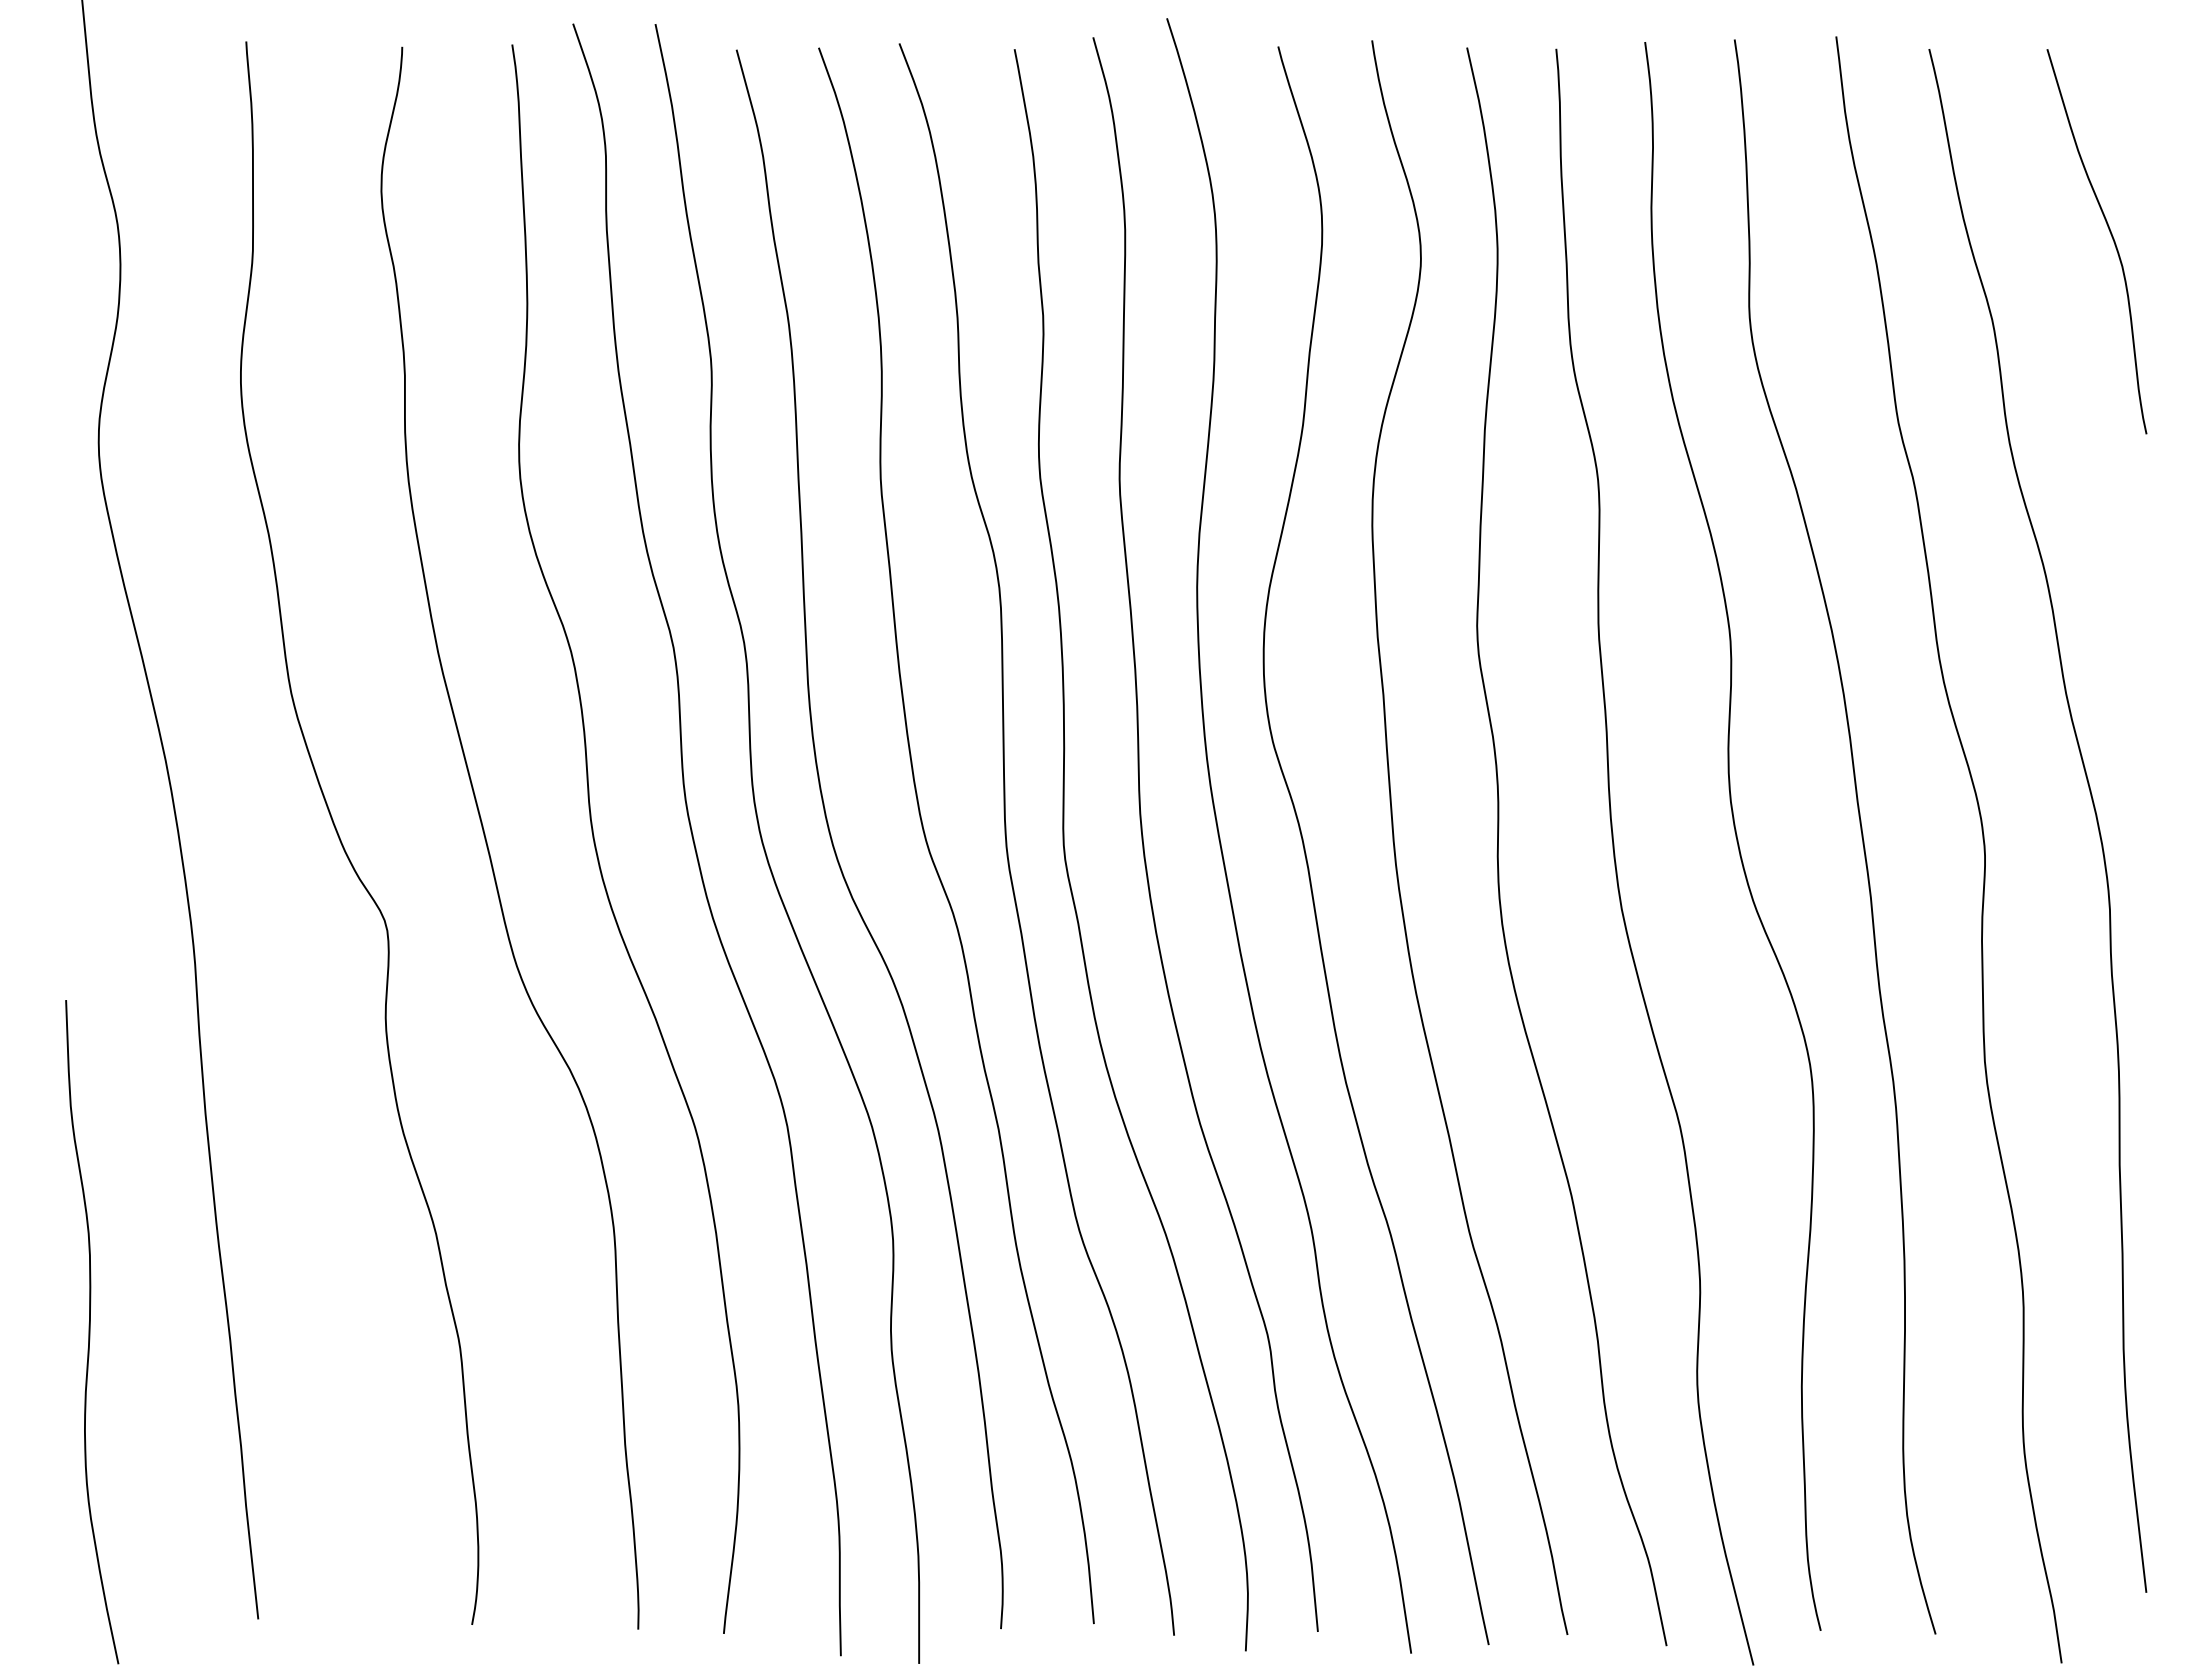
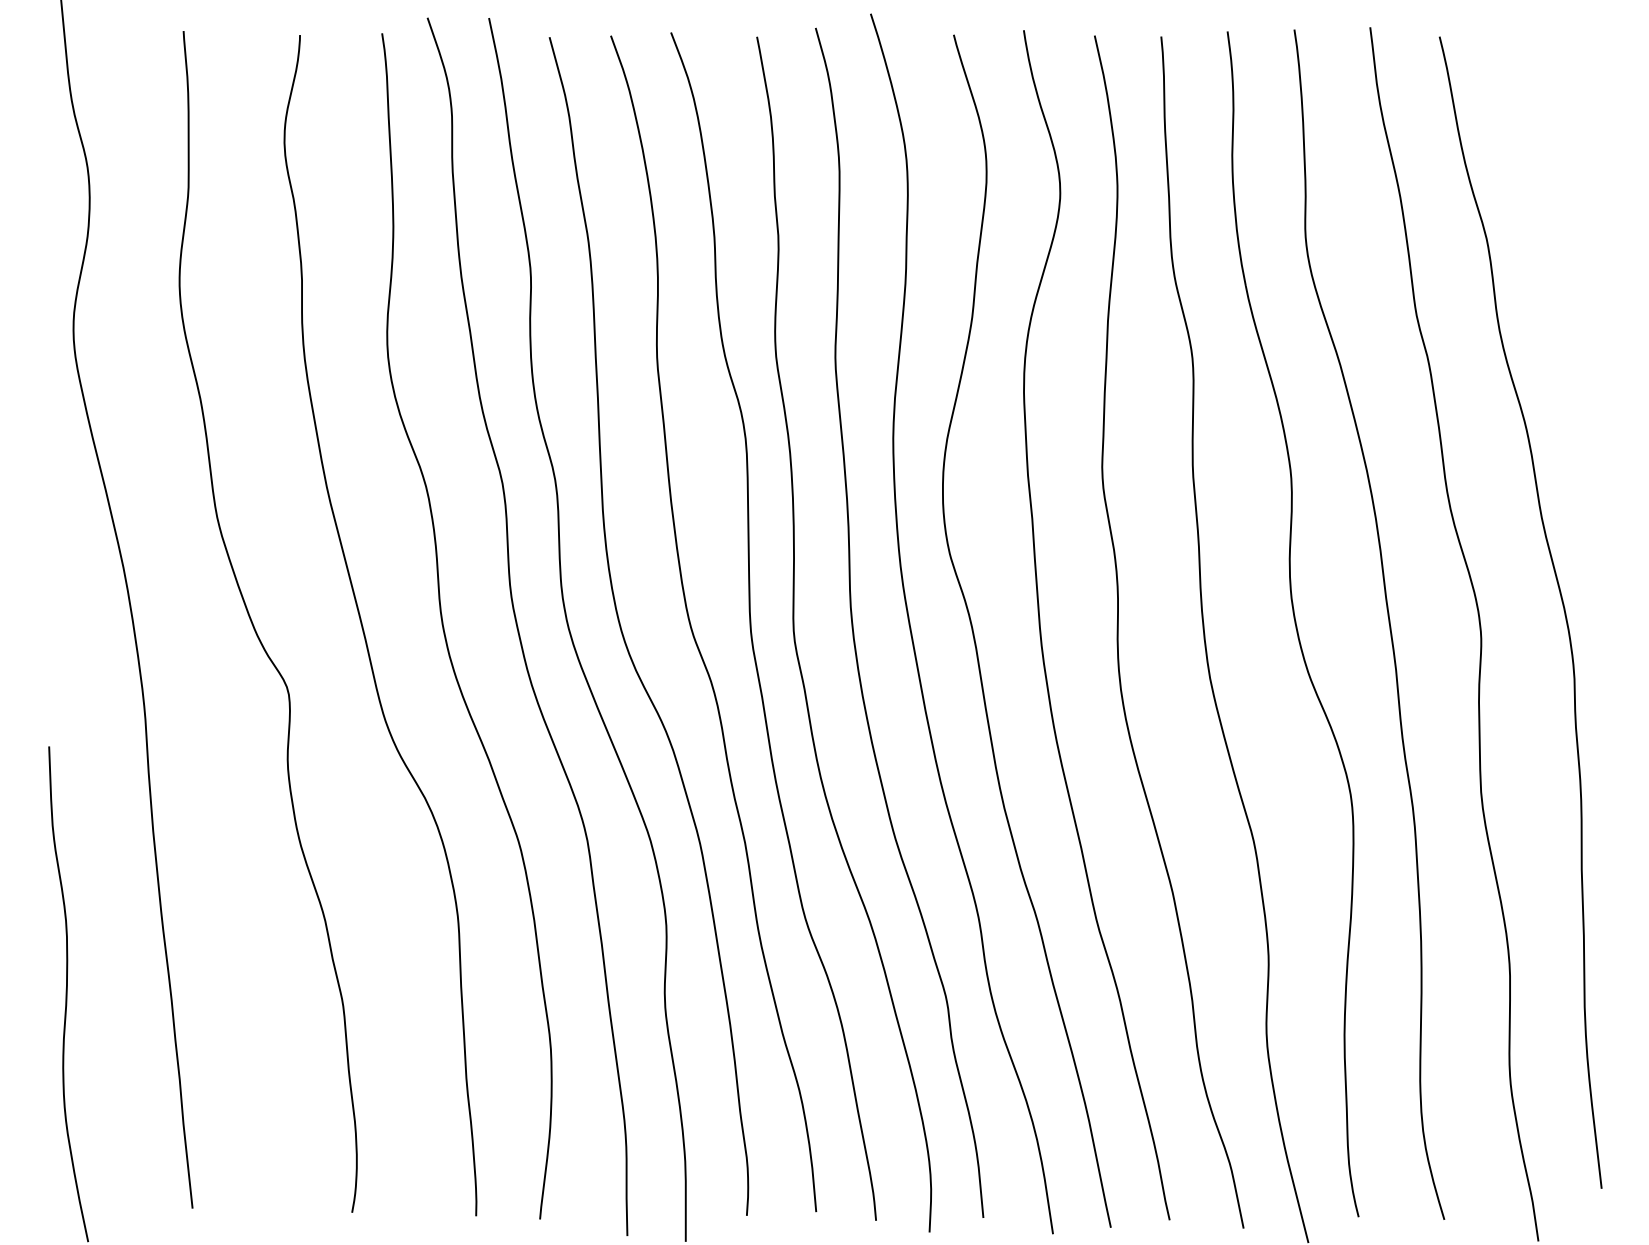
curve: (2111, 237) -> (1575, 177), removed

